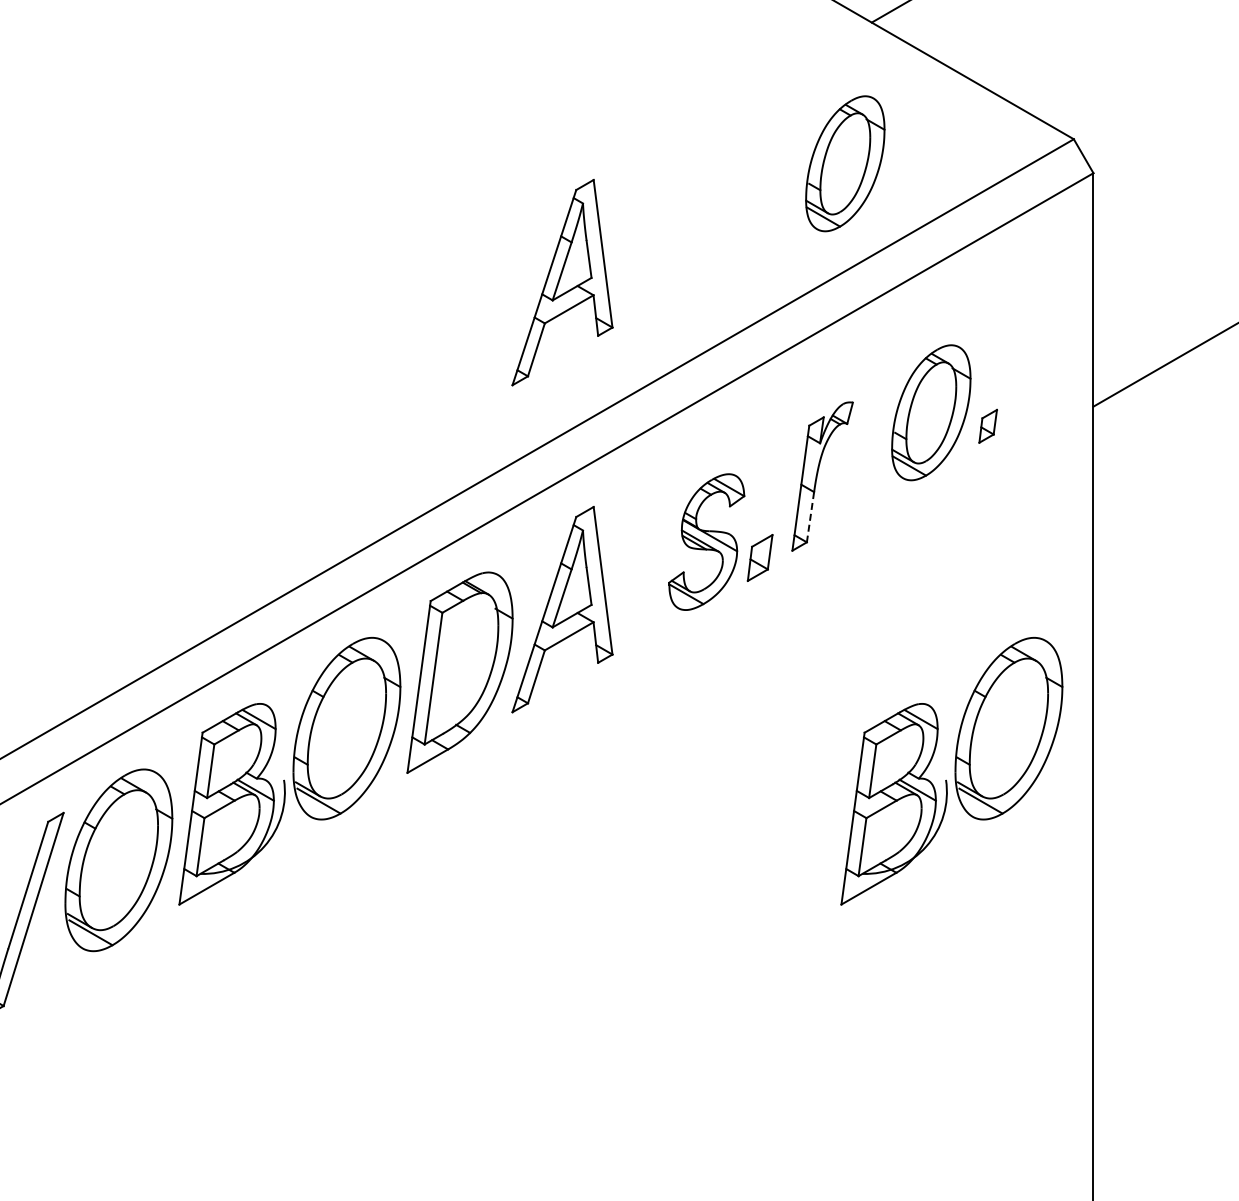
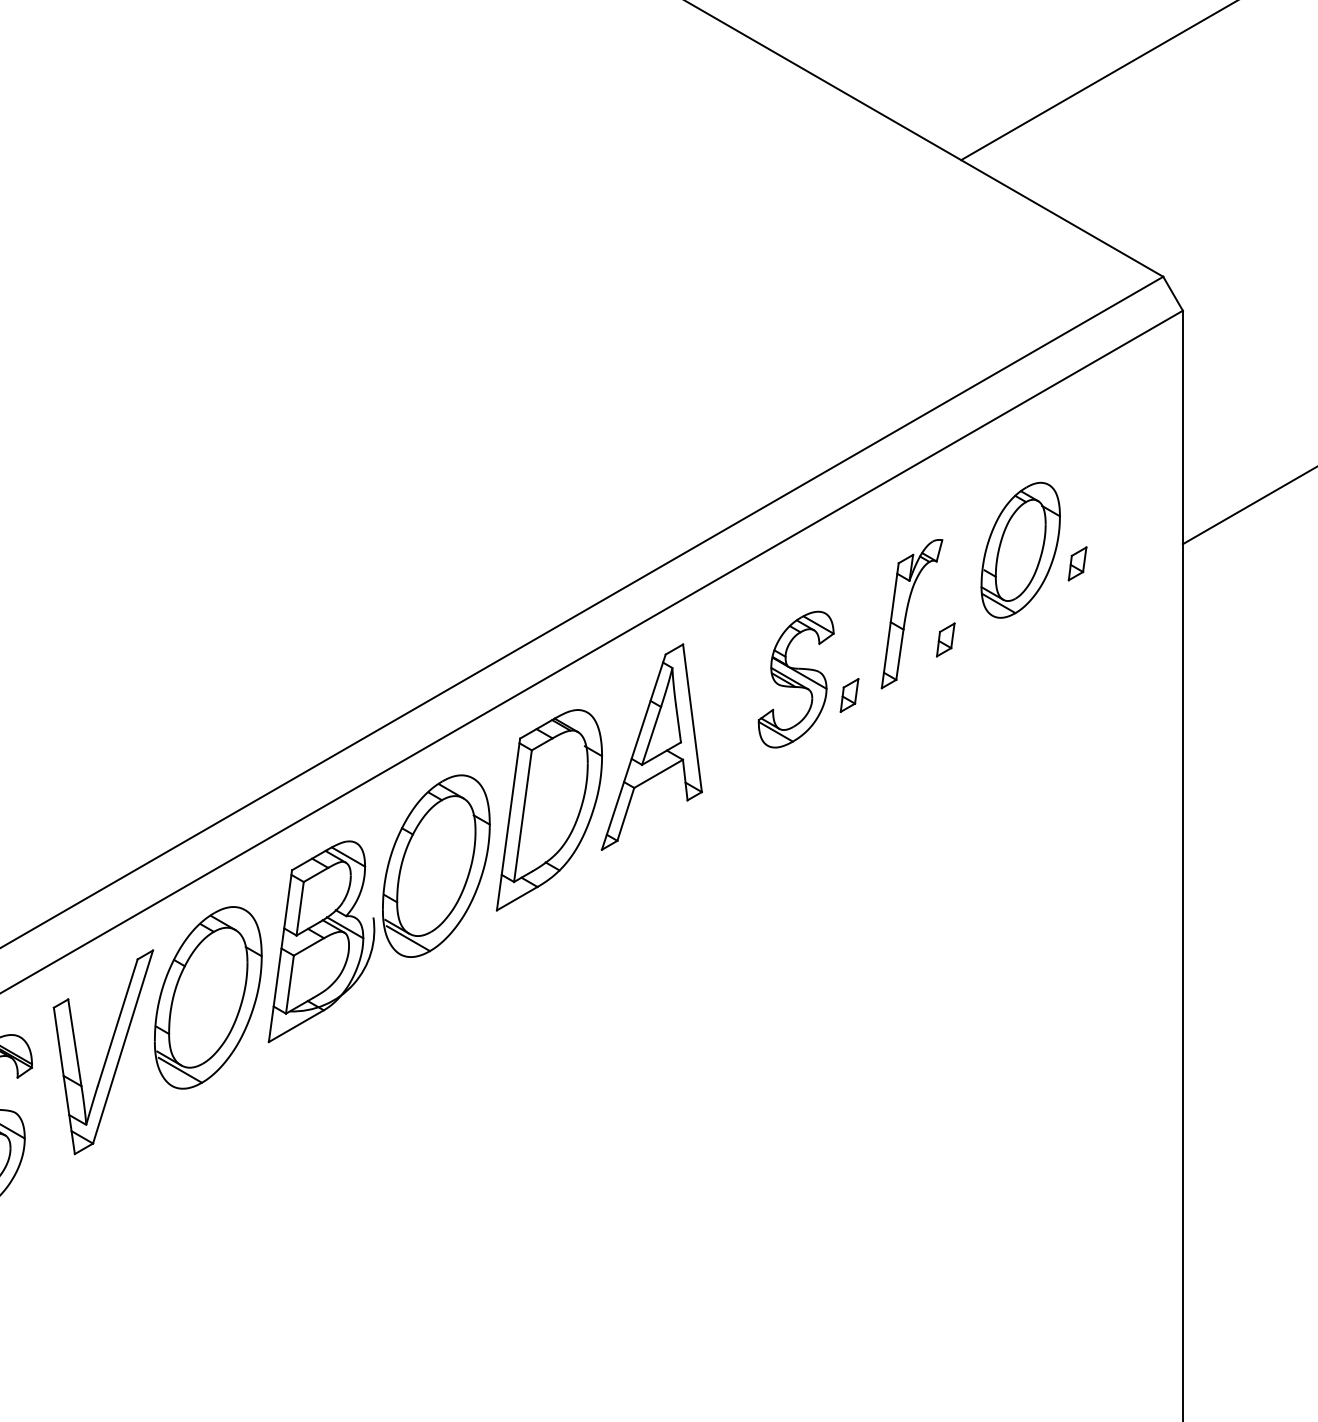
part: (845, 162) -> (934, 300), removed
part: (562, 281) -> (651, 419), removed
part: (856, 501) -> (945, 639), added
line: (810, 517) -> (899, 655), dashed -> solid
part: (760, 557) -> (849, 695), size x0.71
part: (951, 770) -> (1040, 908), removed

